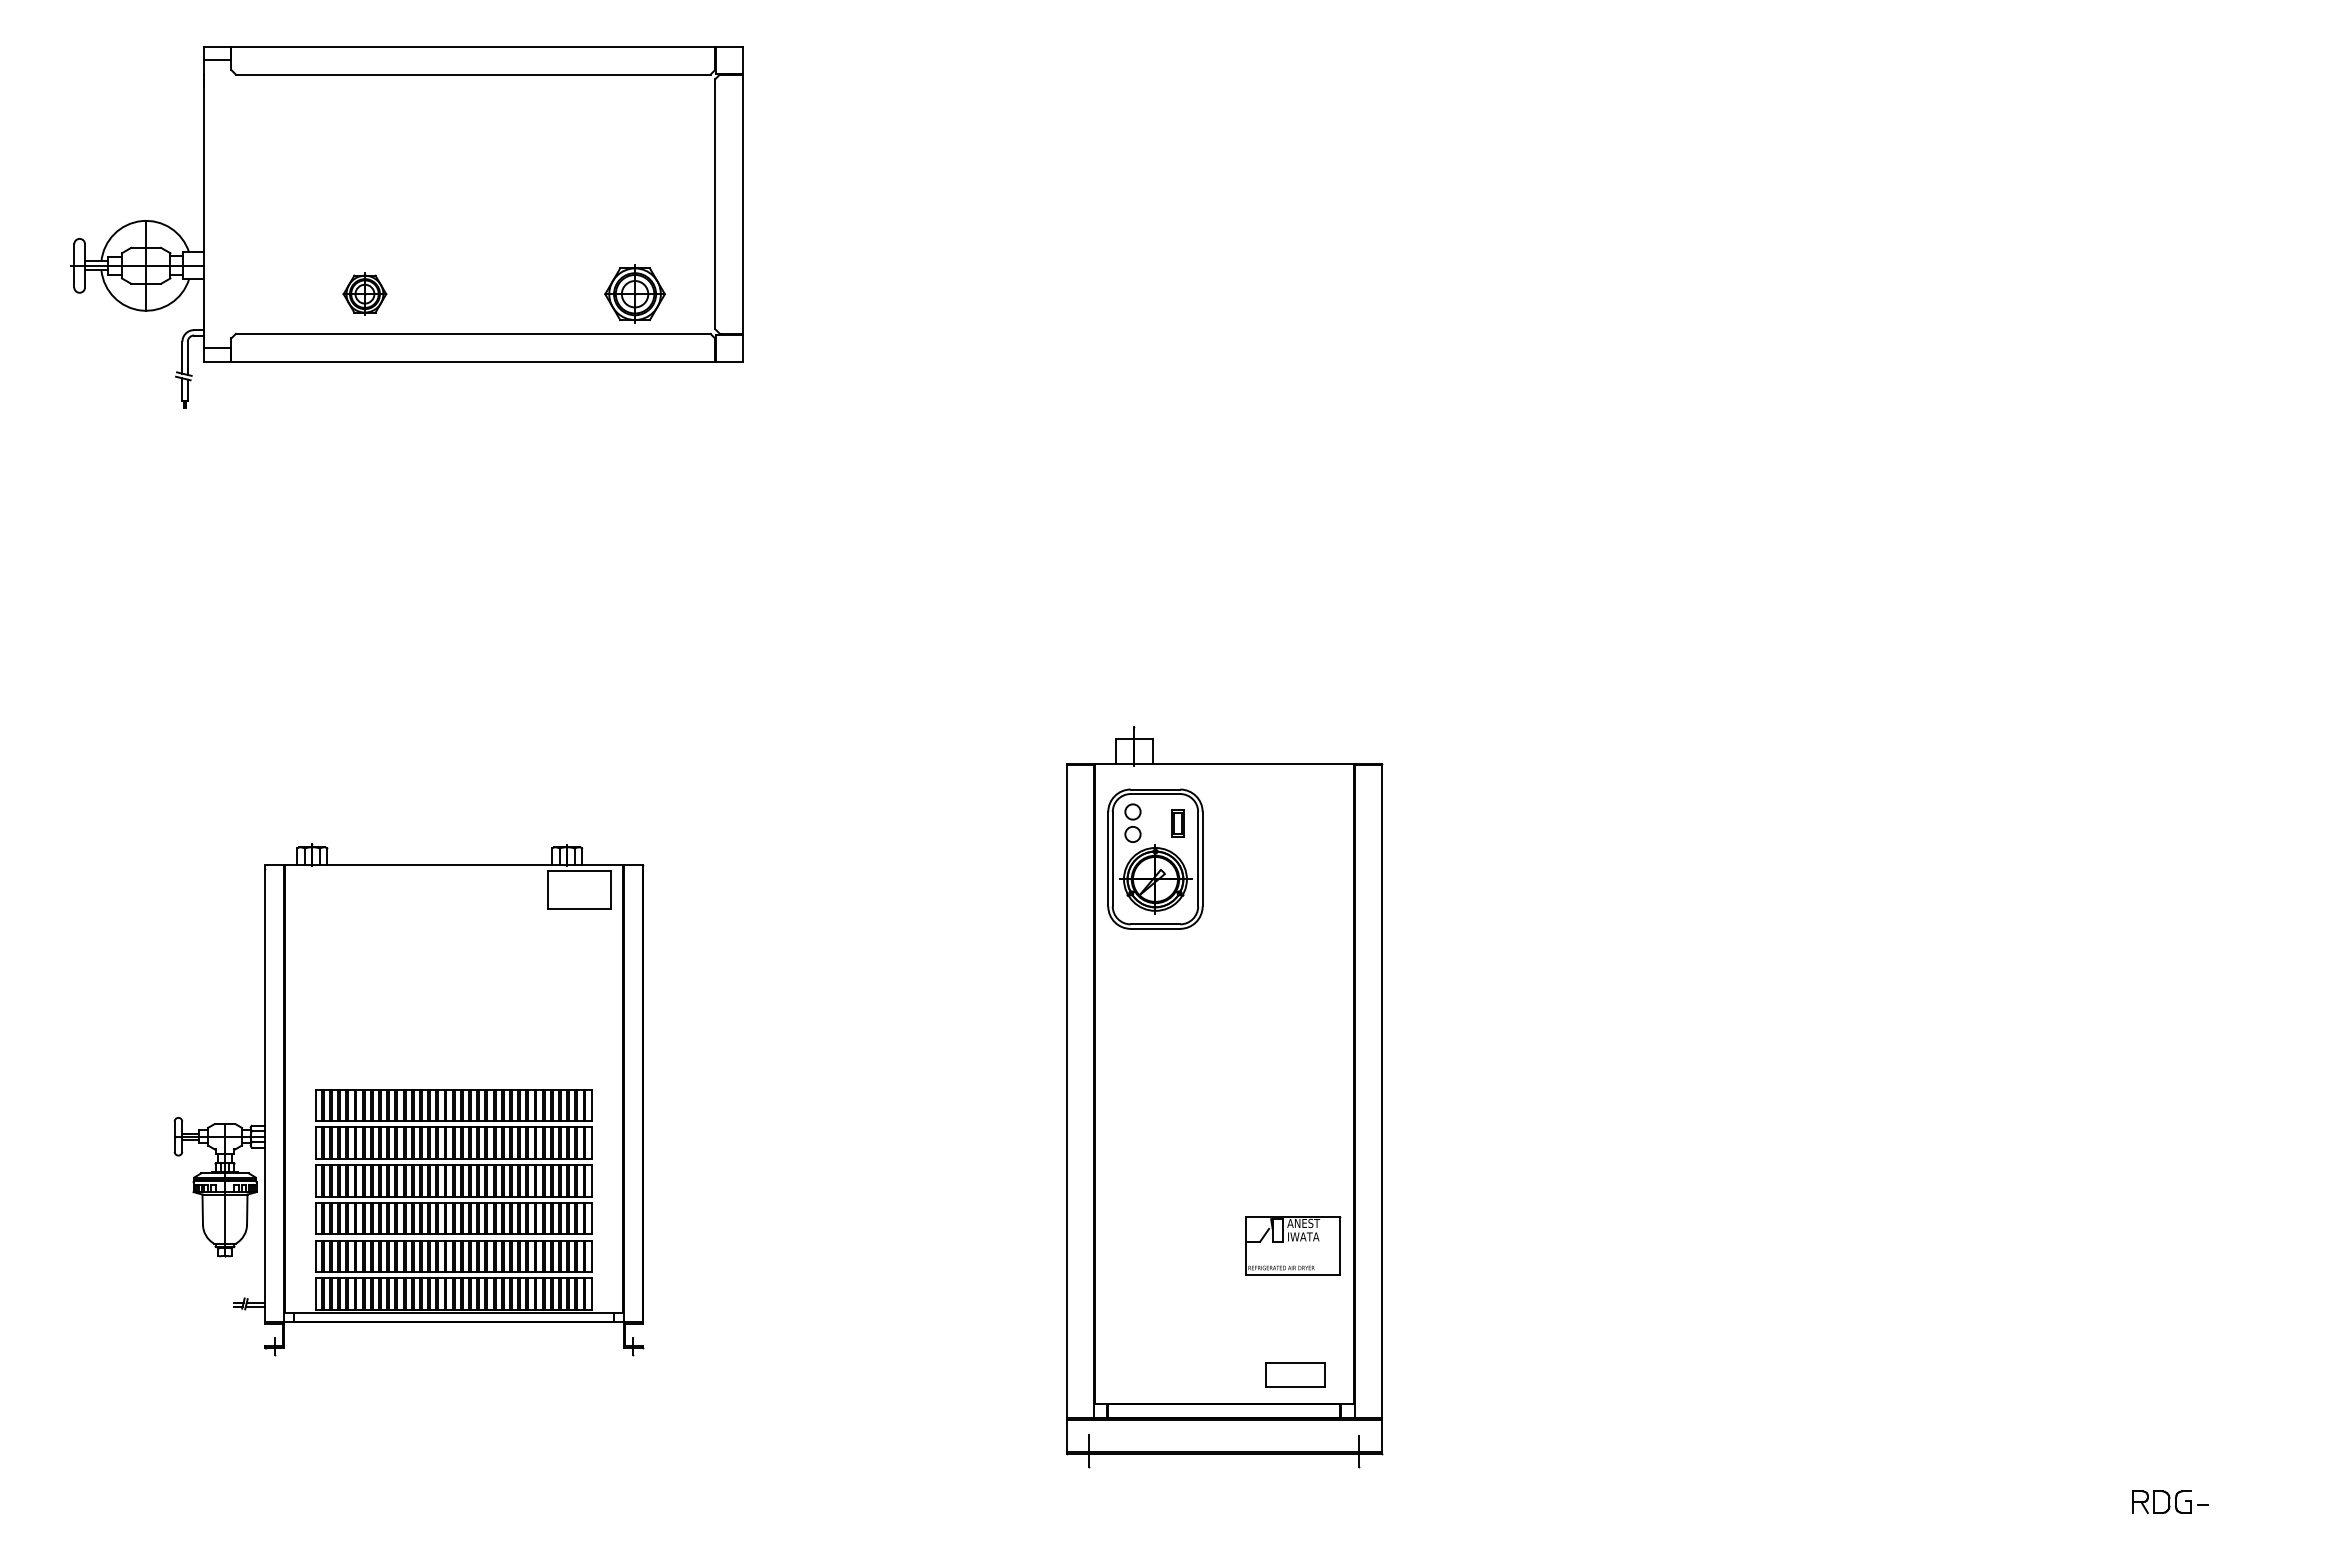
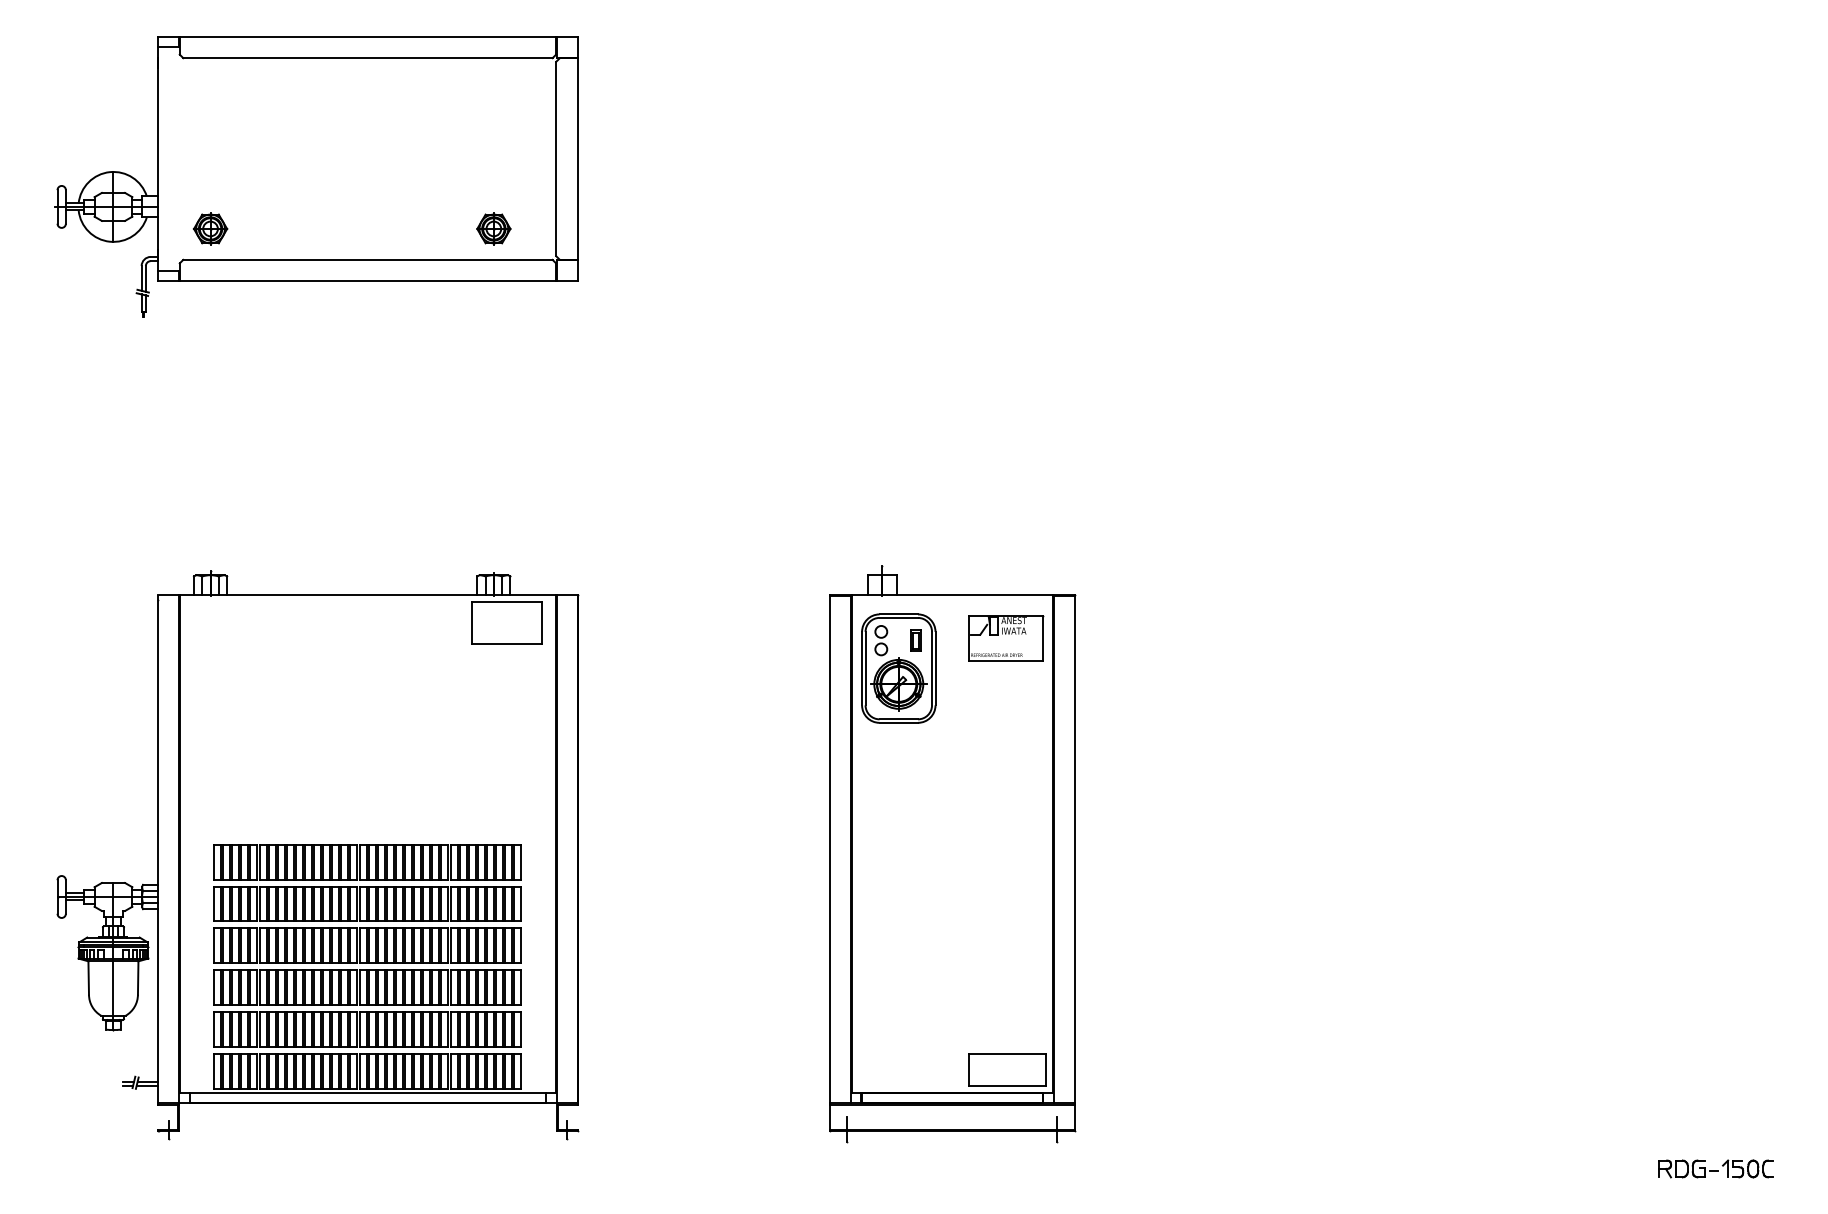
part: (364, 293) -> (210, 228), moved
part: (634, 293) -> (493, 228), size x0.71
part: (408, 1099) -> (317, 855), size x1.43
part: (1293, 1245) -> (1006, 637), moved
part: (1295, 1374) -> (1007, 1069), size x1.67
part: (2246, 1502) -> (1747, 1169), added

